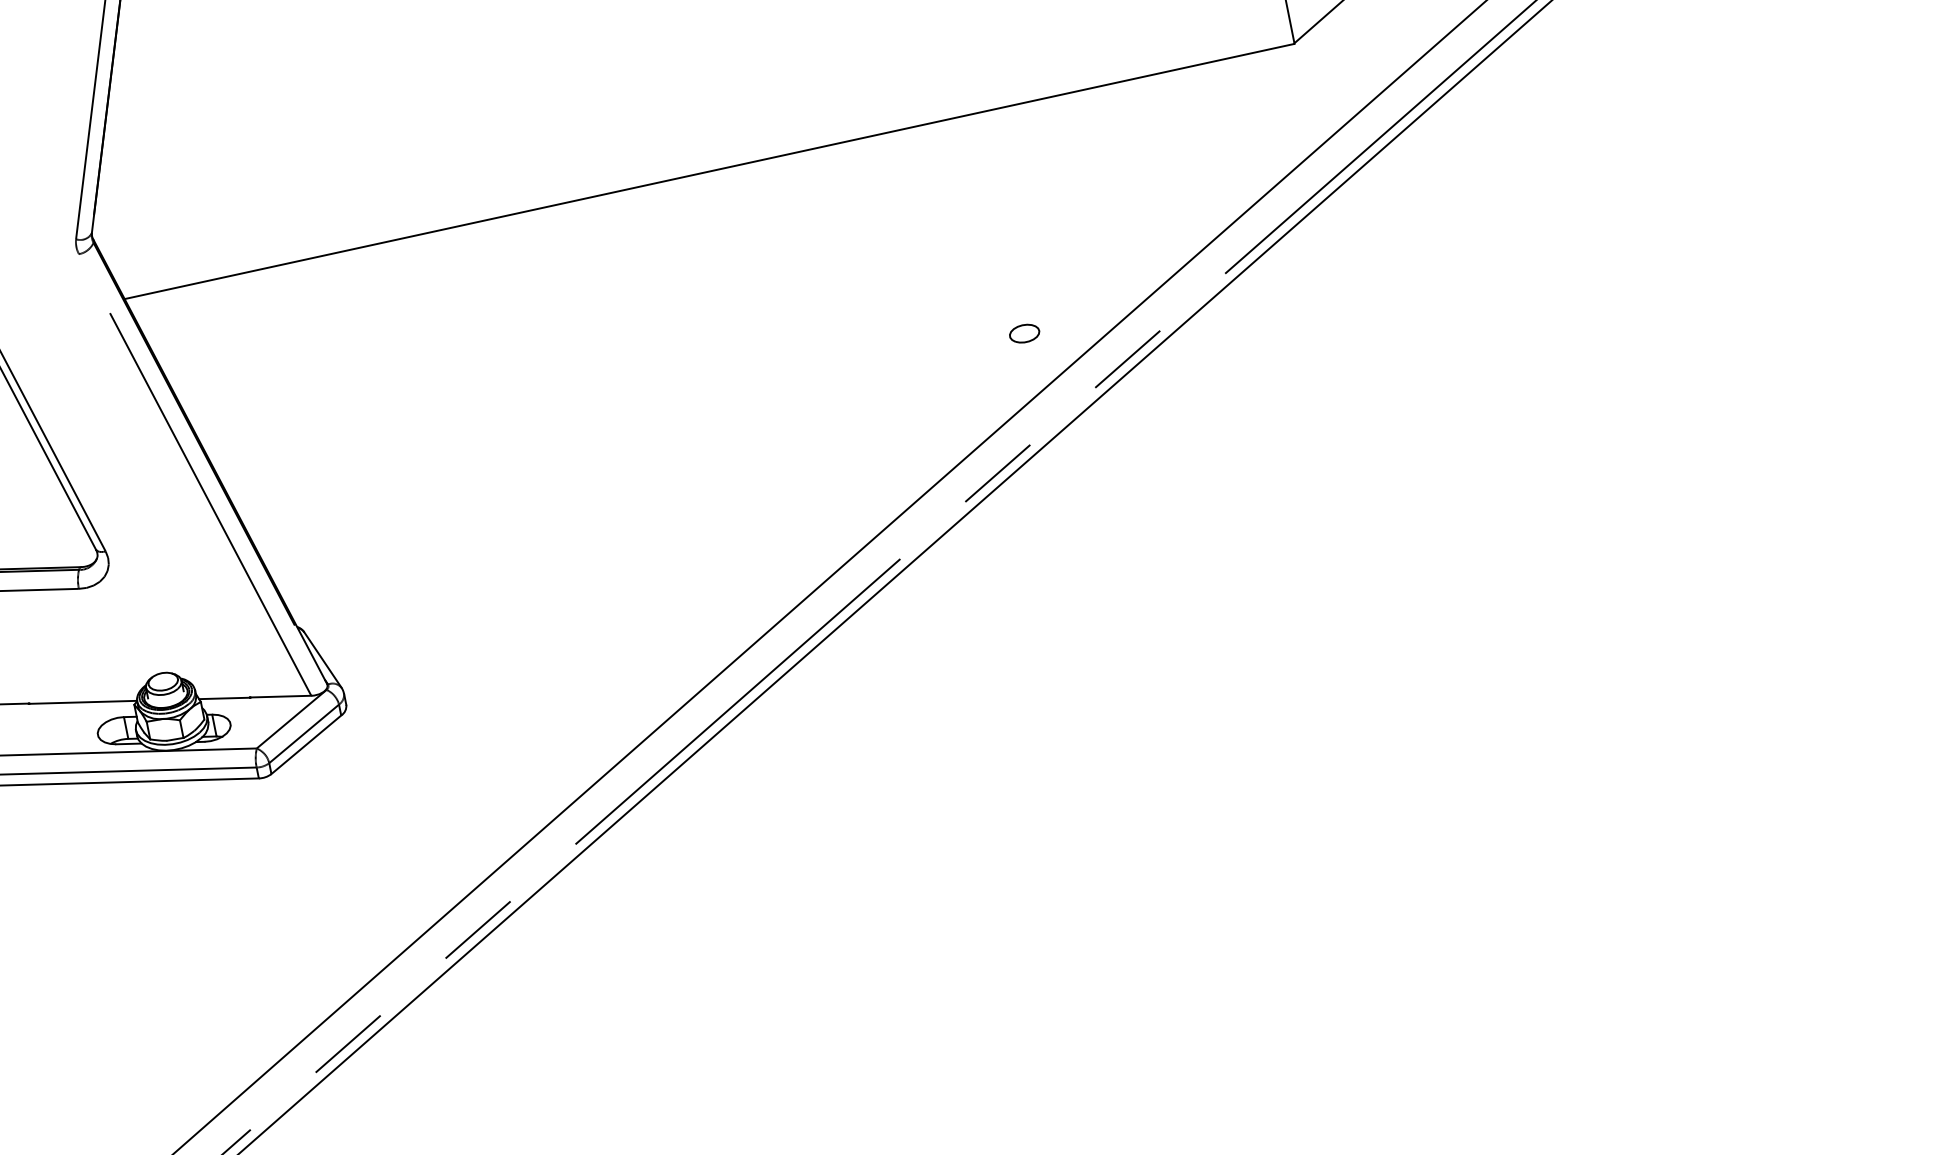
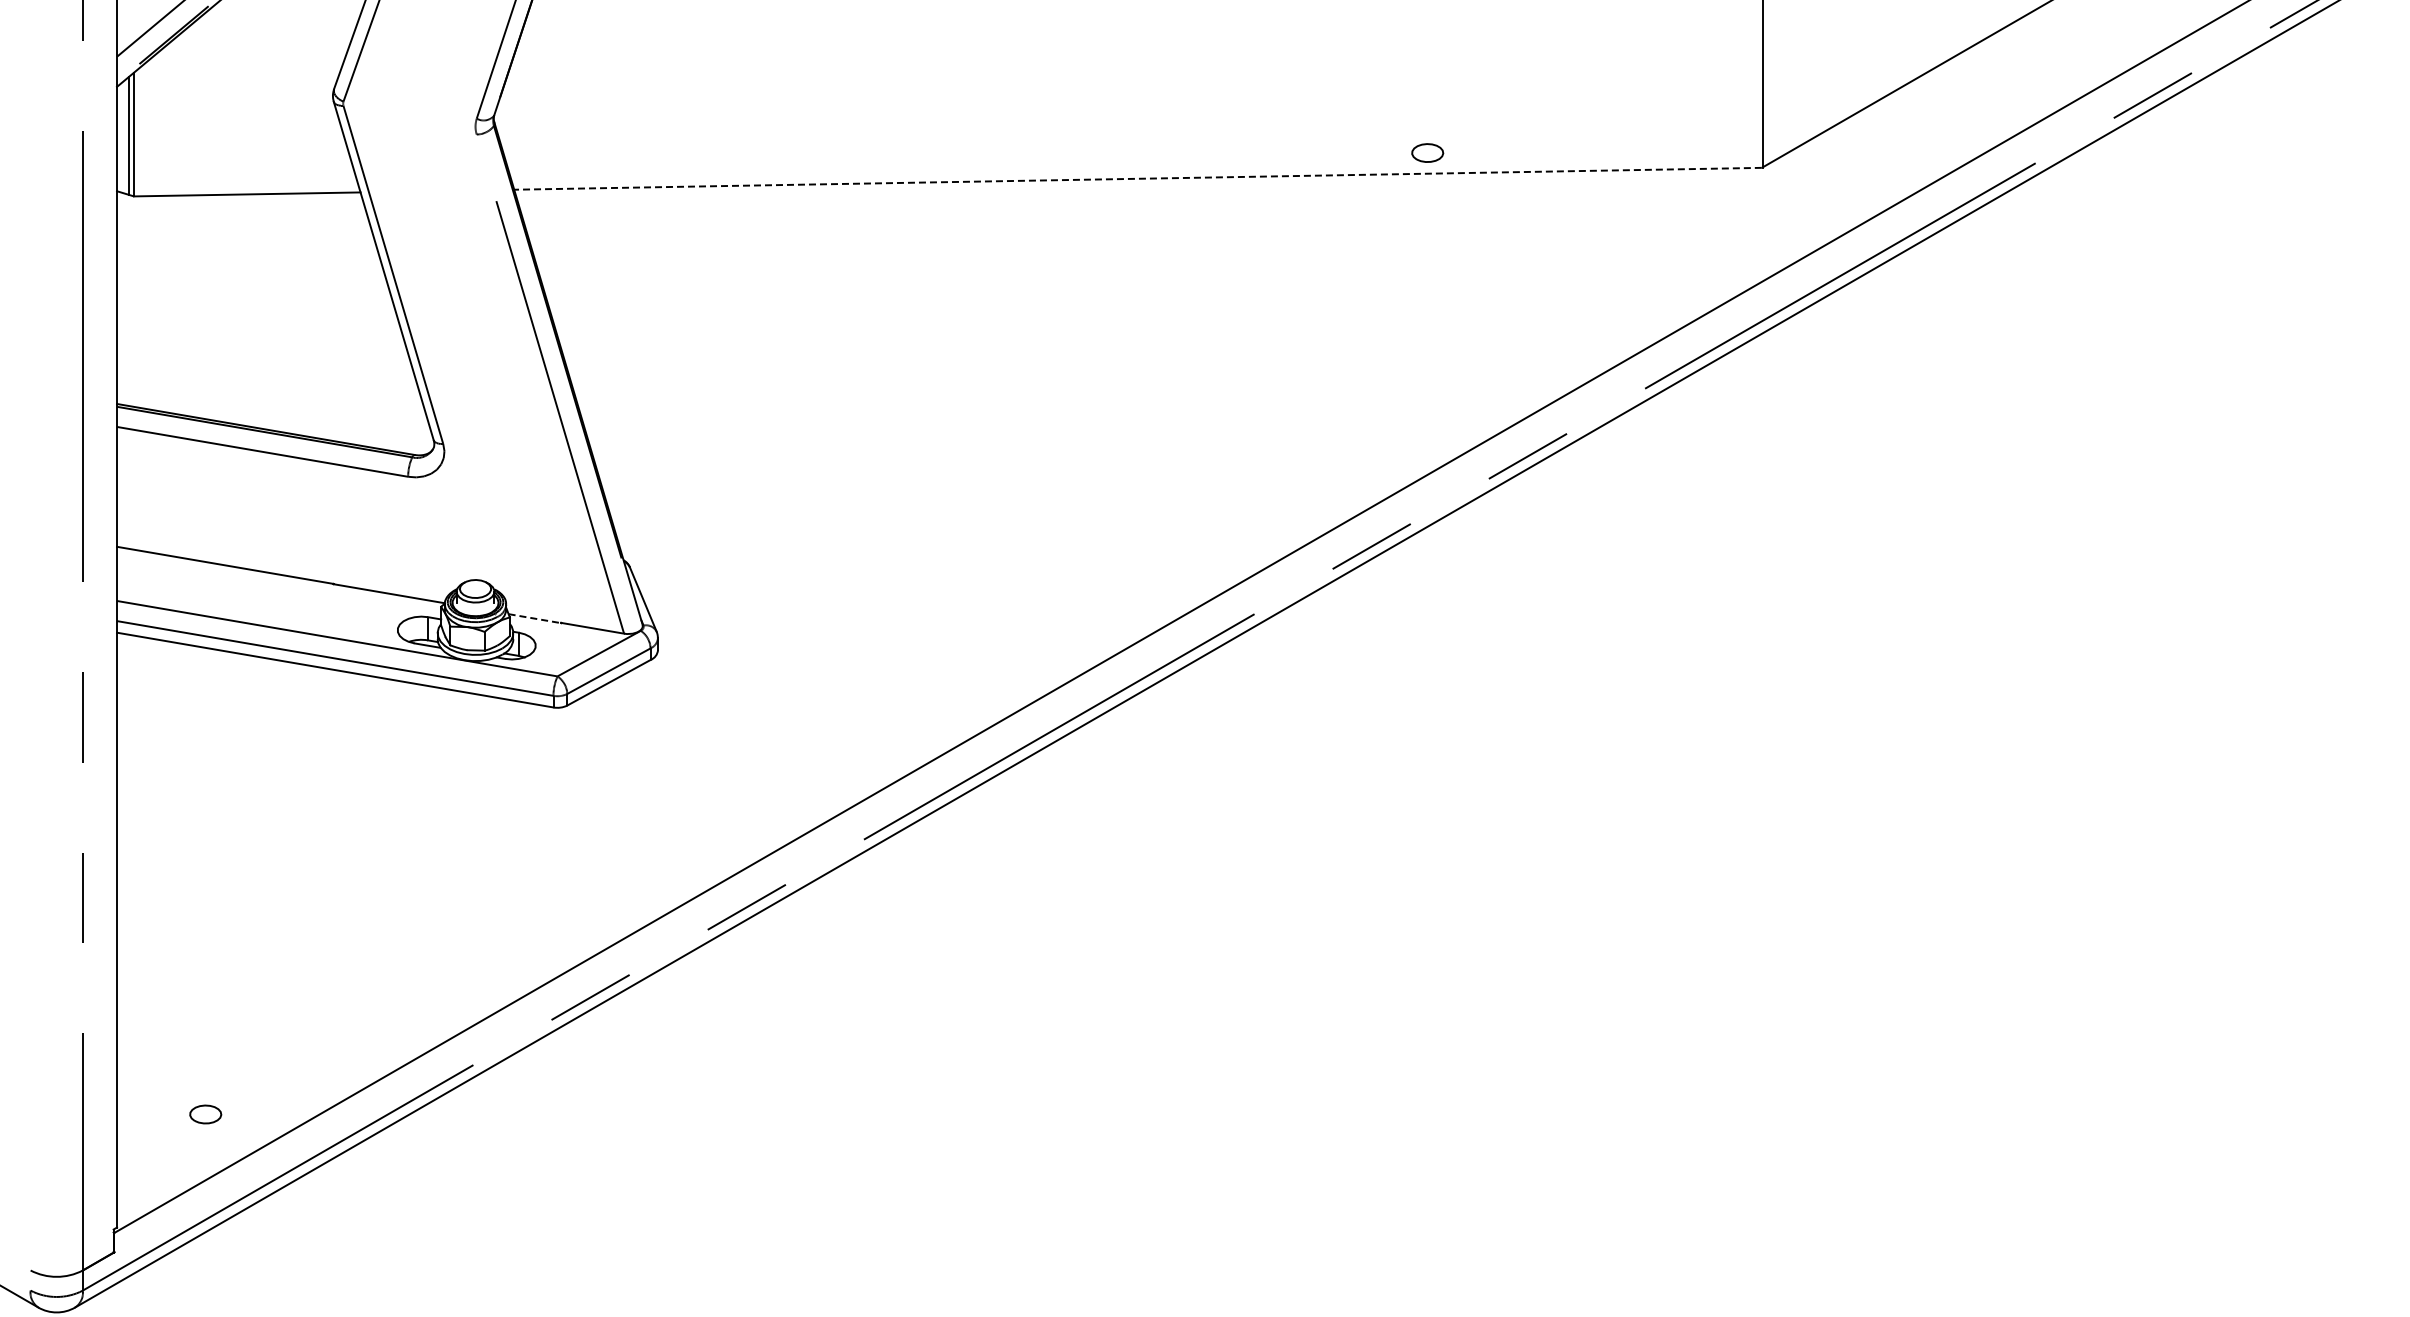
line: (709, 171) -> (1138, 178), solid -> dashed
part: (1024, 333) -> (1427, 152), moved
line: (224, 698) -> (534, 618), solid -> dashed

